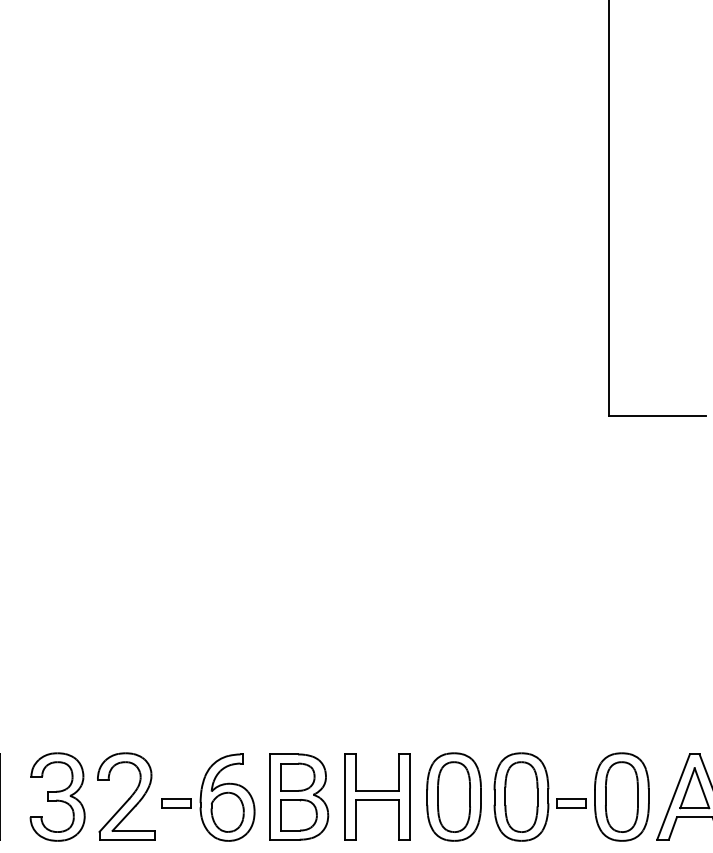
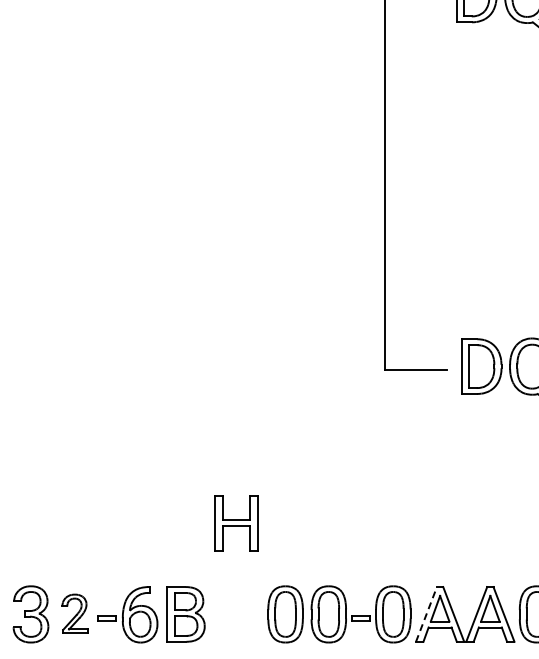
part: (126, 795) -> (75, 613), size x0.7
line: (673, 795) -> (426, 613), solid -> dashed
part: (377, 797) -> (236, 523), moved

